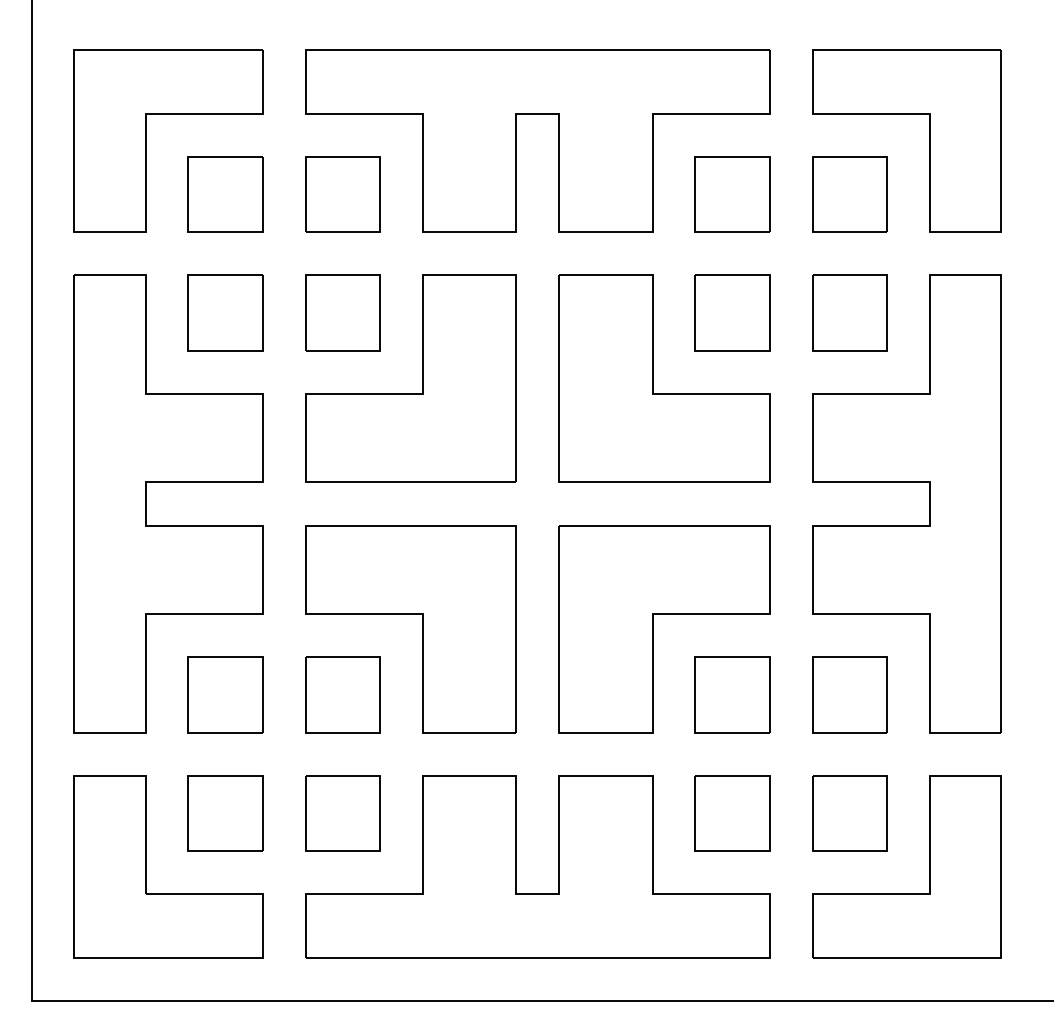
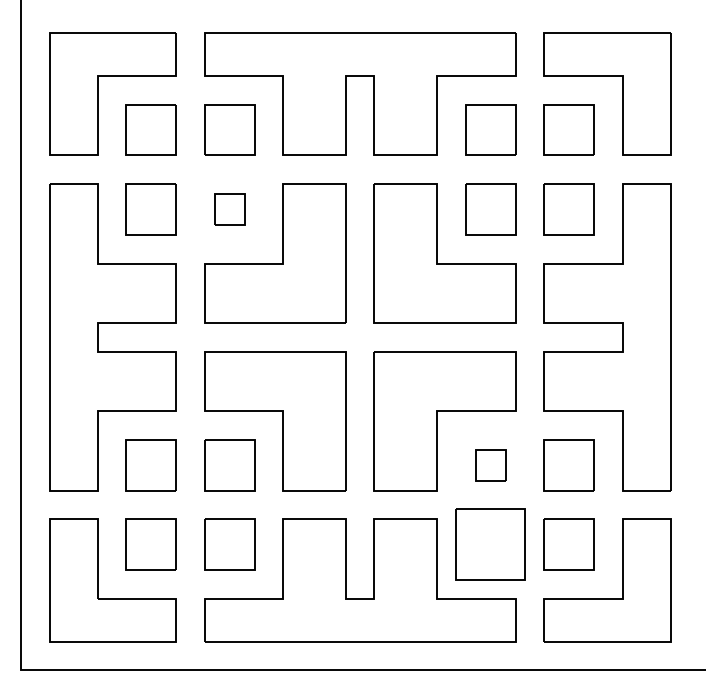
part: (342, 312) -> (229, 209), size x0.6
part: (732, 695) -> (490, 465), size x0.6
part: (732, 813) -> (490, 544), size x1.4

